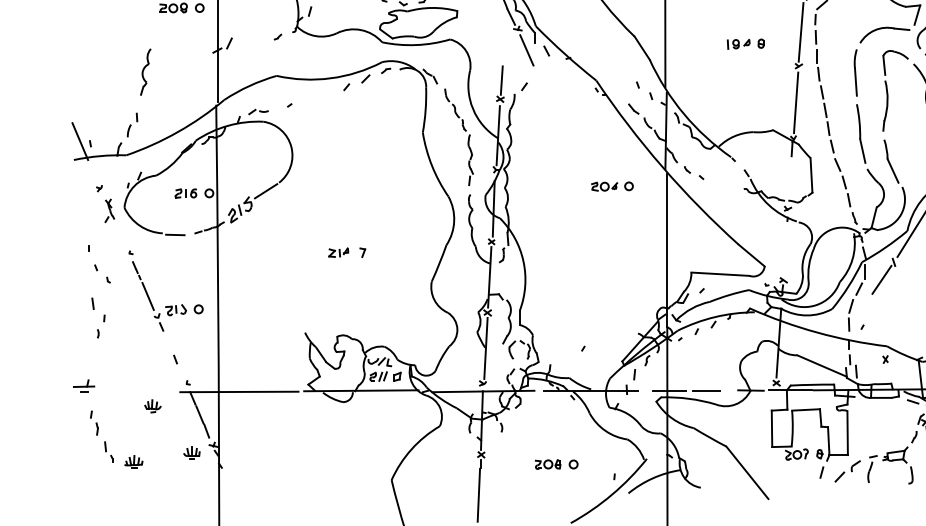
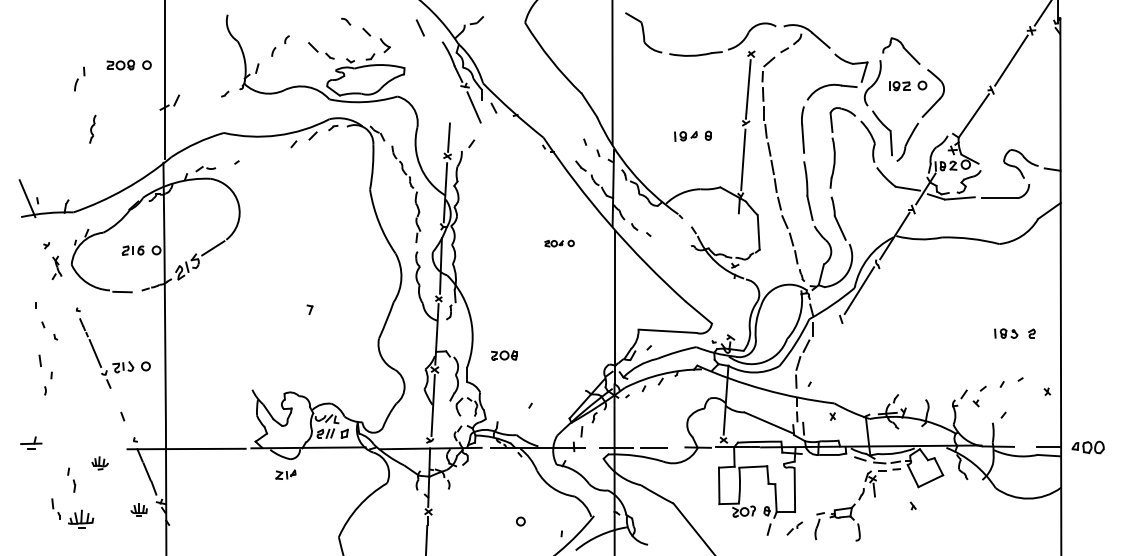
part: (745, 43) -> (692, 135), moved
part: (145, 71) -> (92, 128), size x0.6
part: (132, 124) -> (79, 78), moved
part: (612, 186) -> (559, 243), size x0.7
part: (338, 252) -> (285, 474), moved
line: (881, 279) -> (828, 336), removed
part: (94, 422) -> (71, 479), moved
part: (133, 461) -> (80, 518), size x1.4
part: (548, 464) -> (504, 355), moved
part: (847, 471) -> (794, 528), size x0.6

